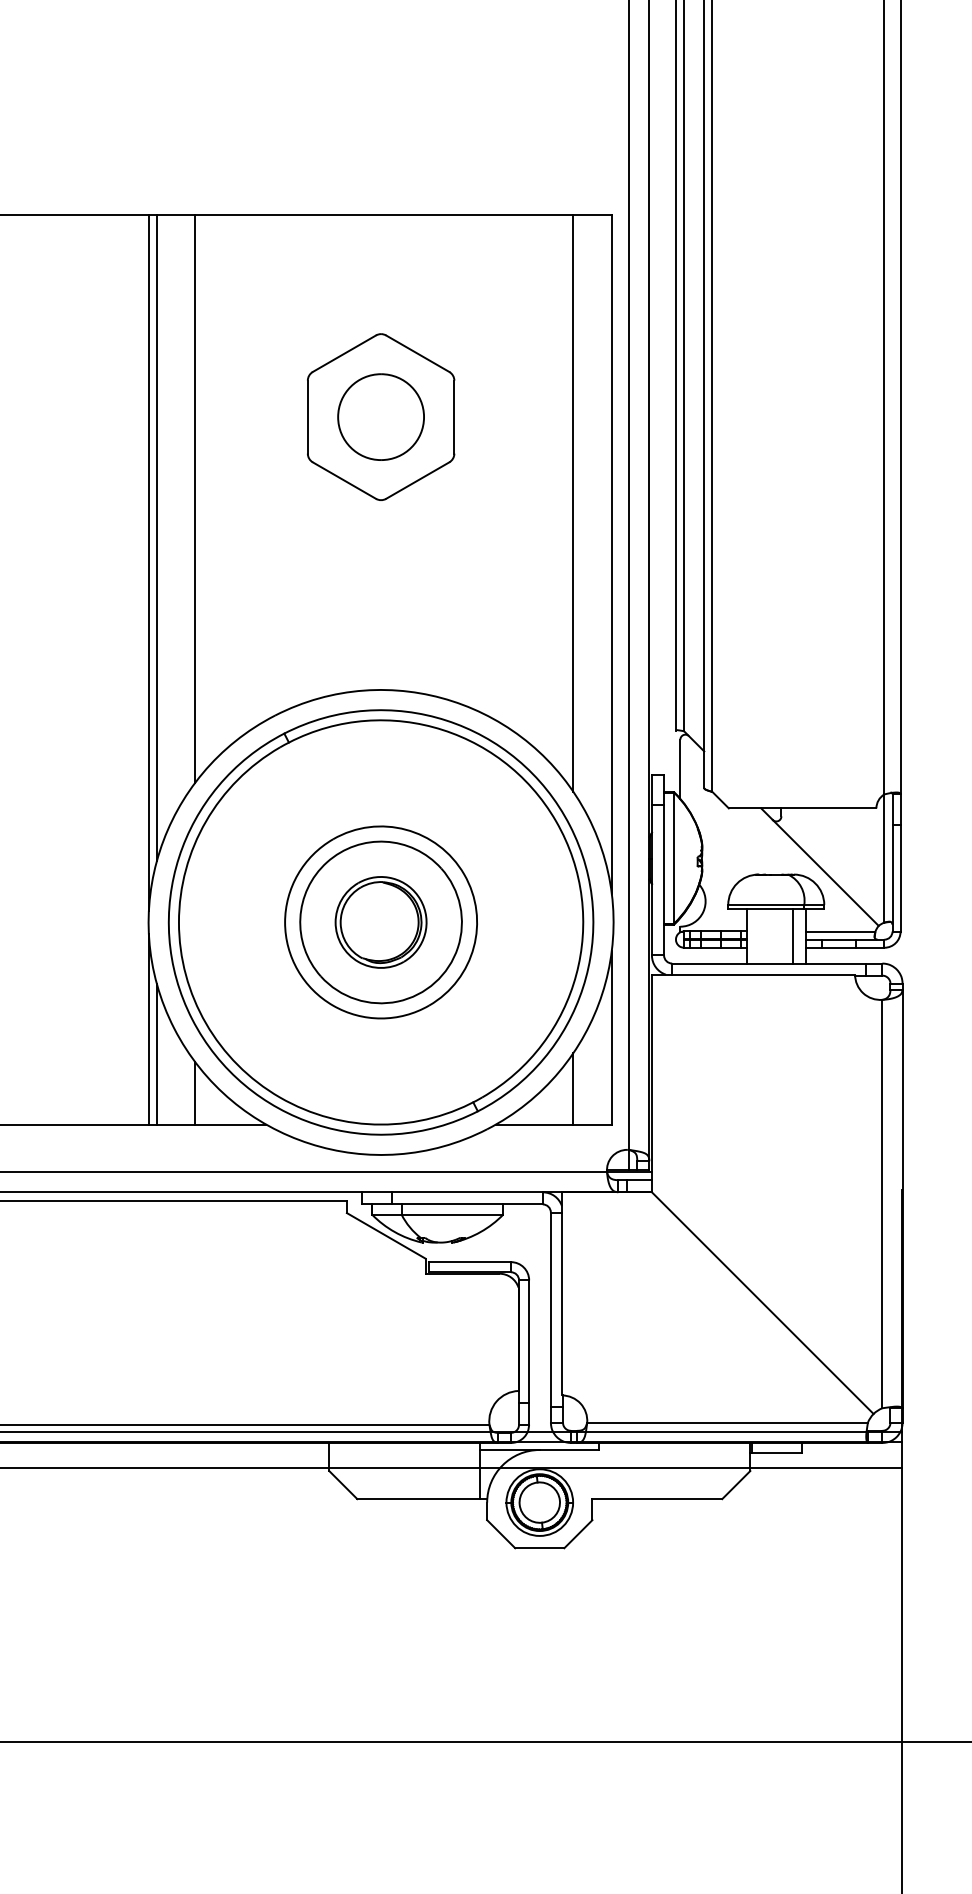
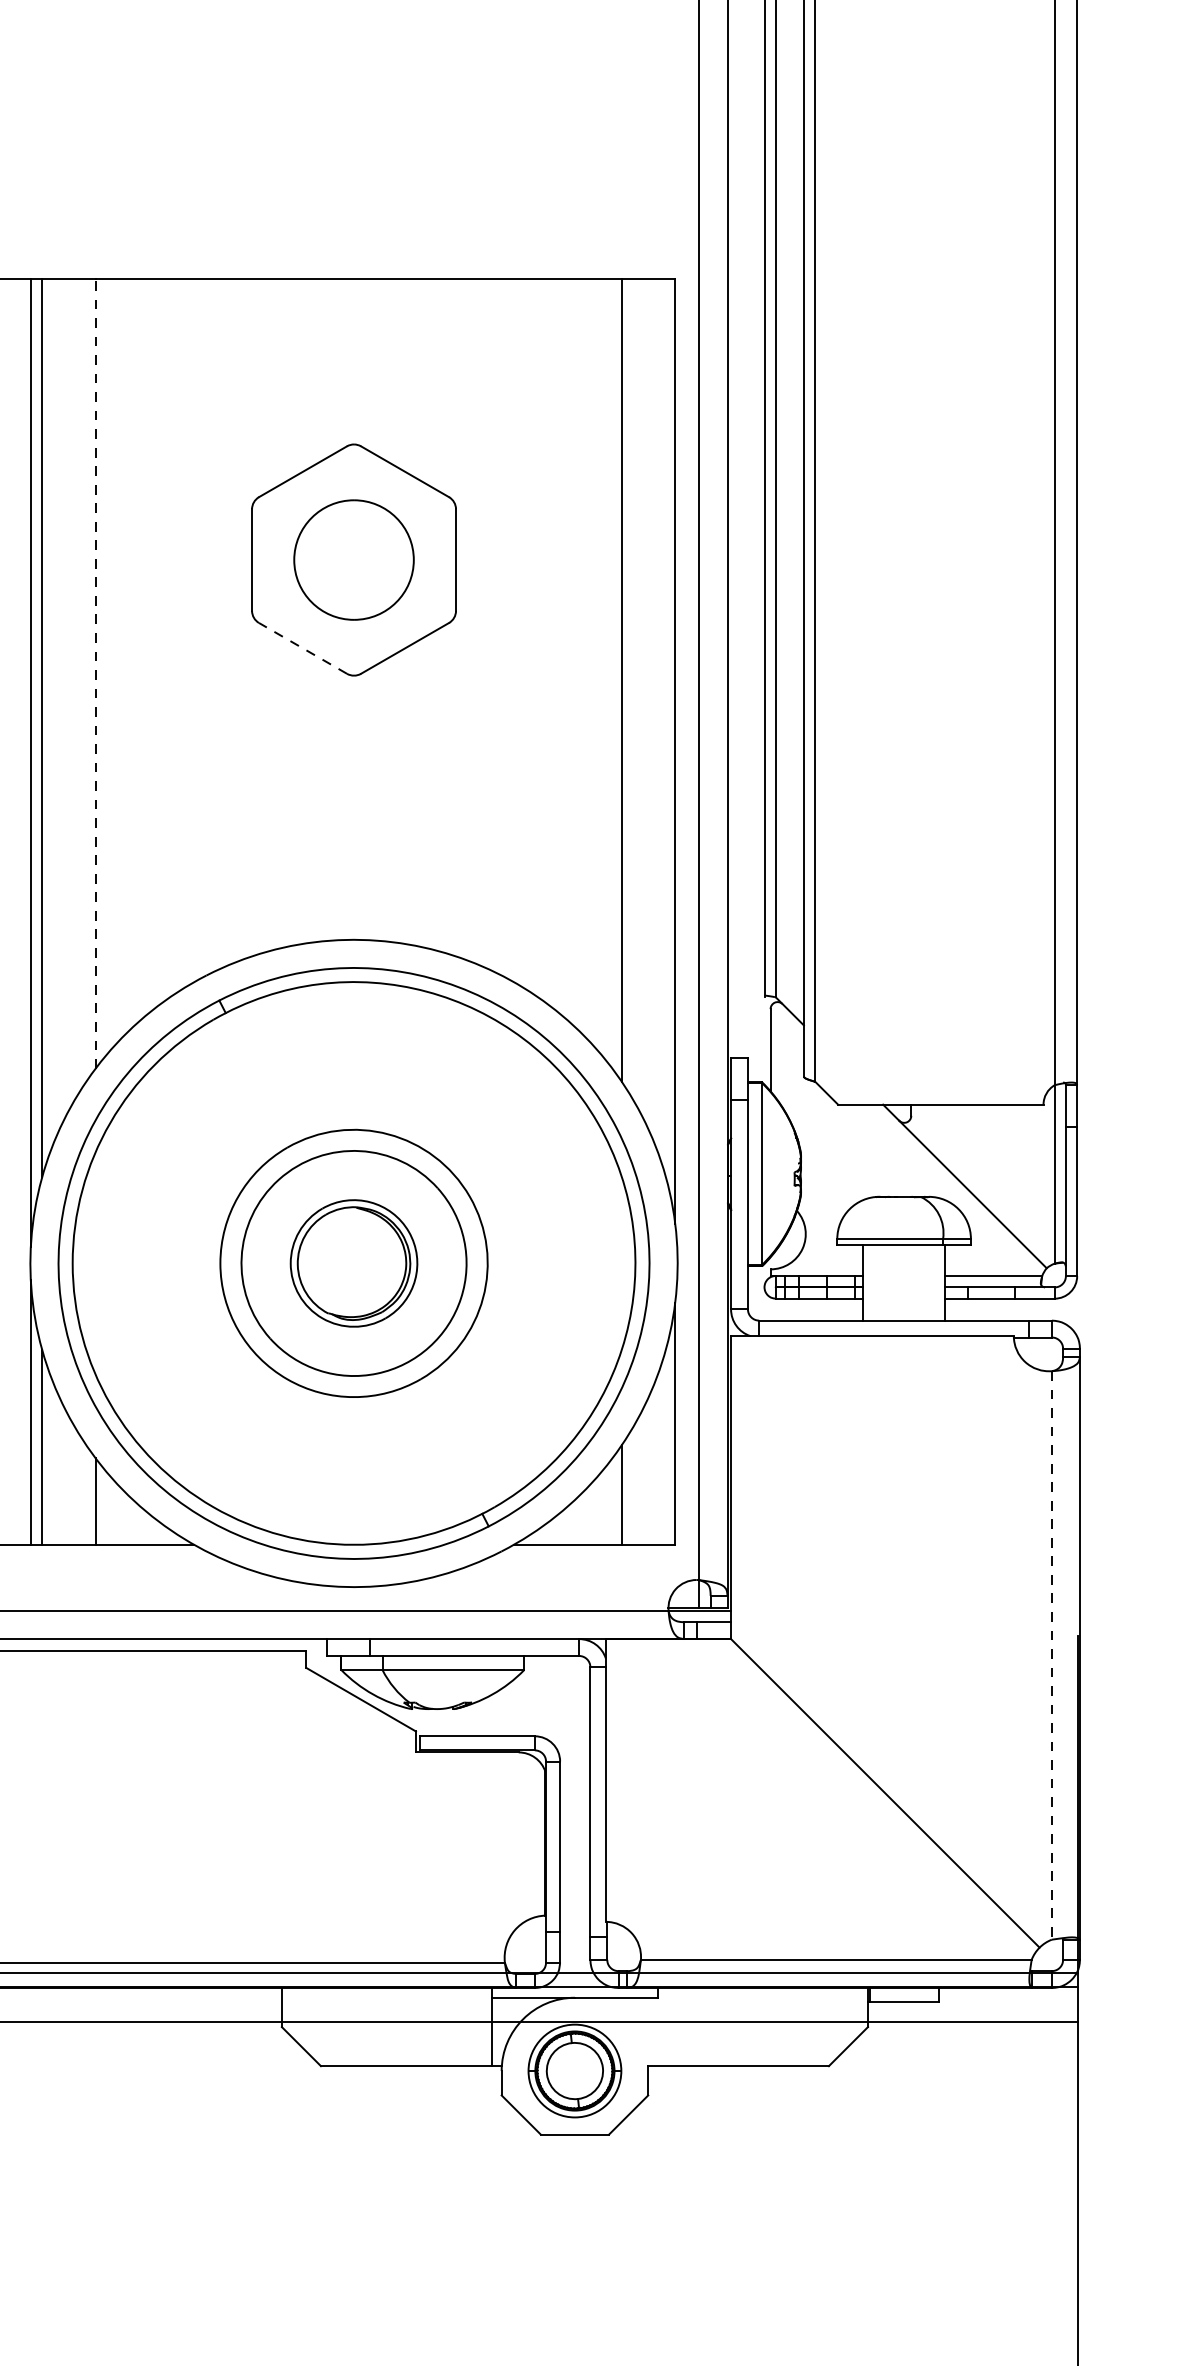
line: (344, 480) -> (303, 648), solid -> dashed
line: (195, 498) -> (95, 673), solid -> dashed
line: (793, 935) -> (928, 1281), removed
line: (882, 1204) -> (1051, 1656), solid -> dashed

